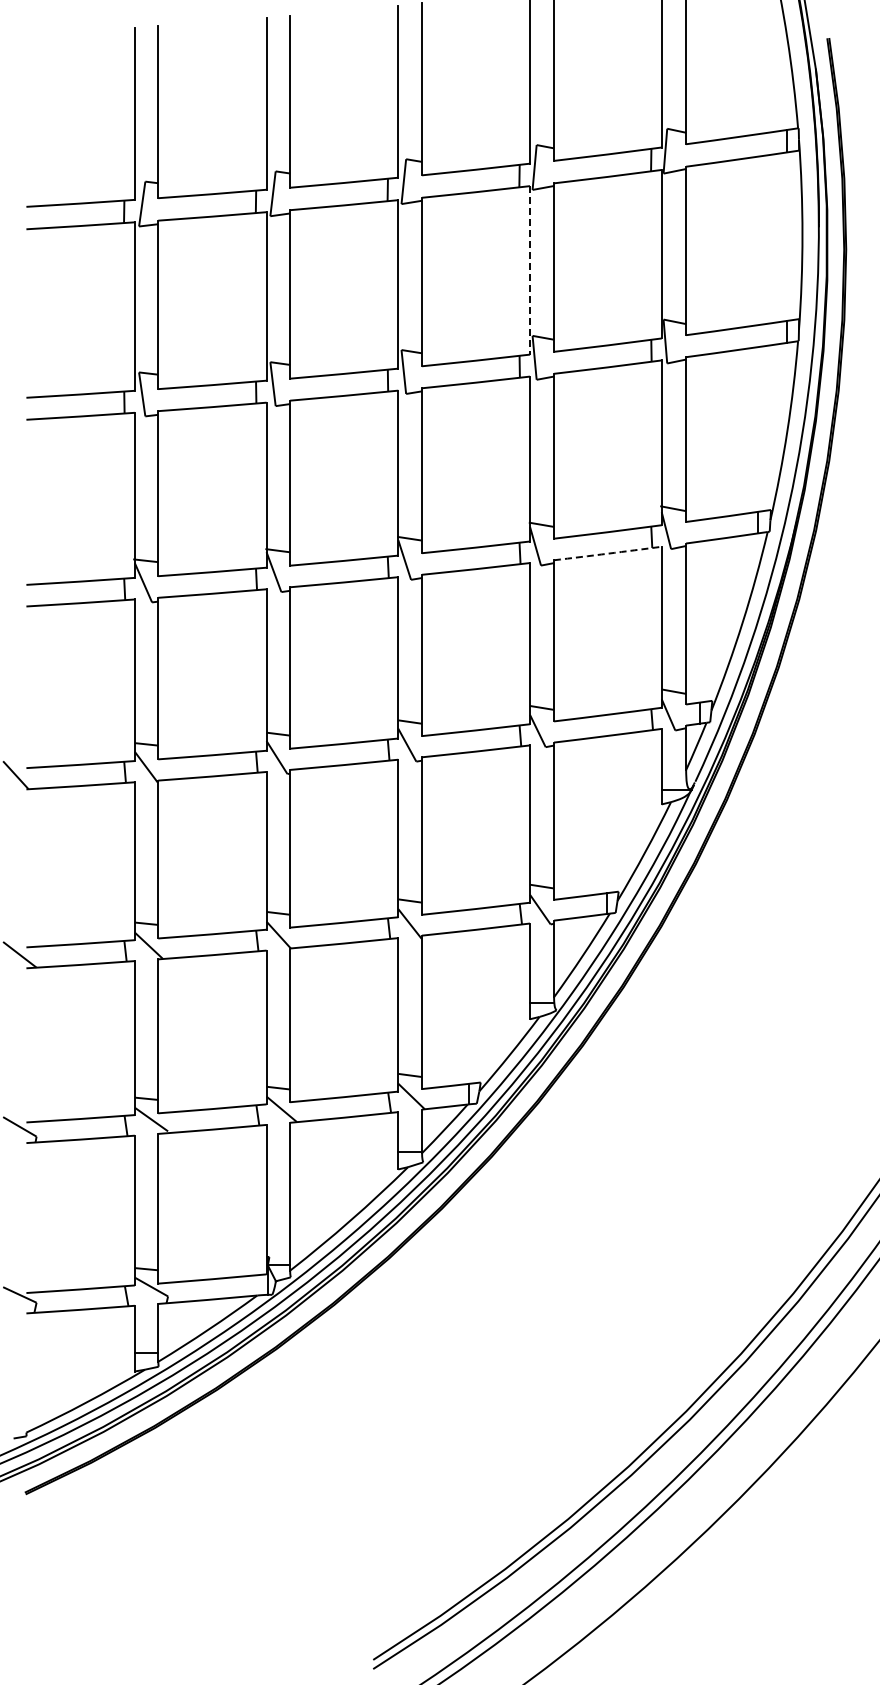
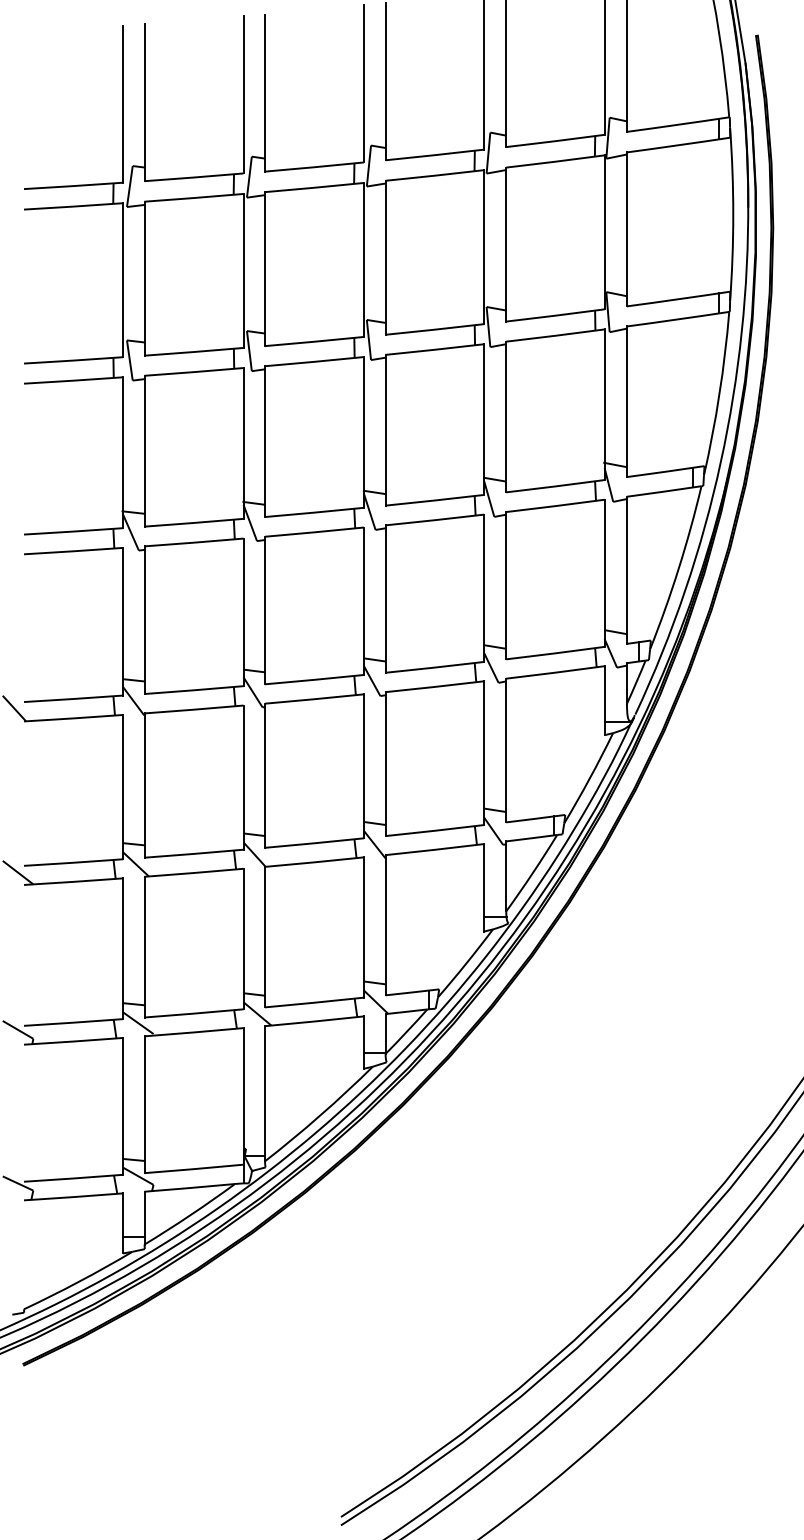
line: (530, 270) -> (484, 247), dashed -> solid
arc: (607, 553) -> (555, 505), dashed -> solid

